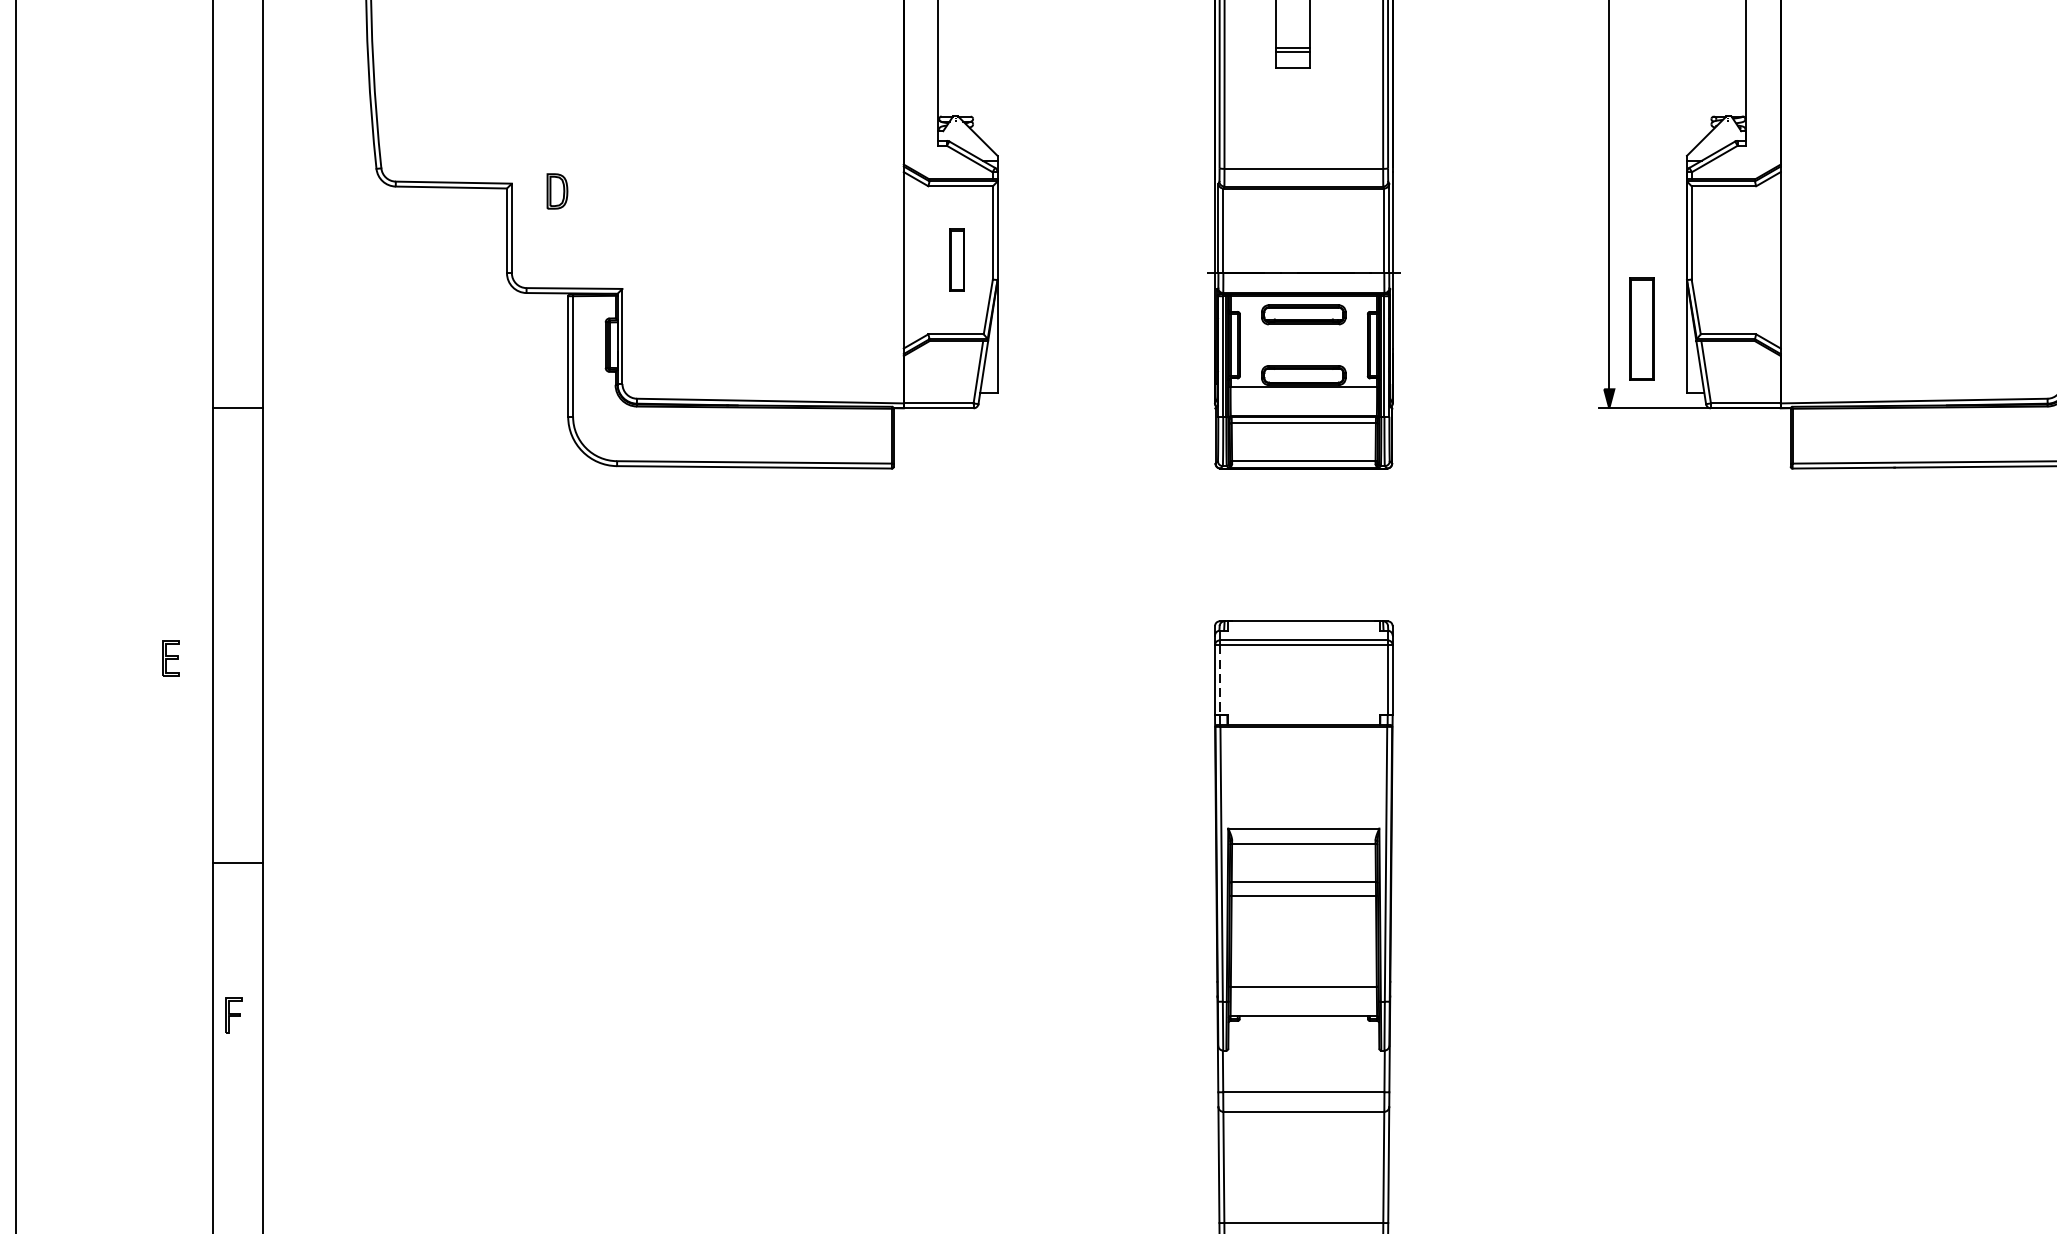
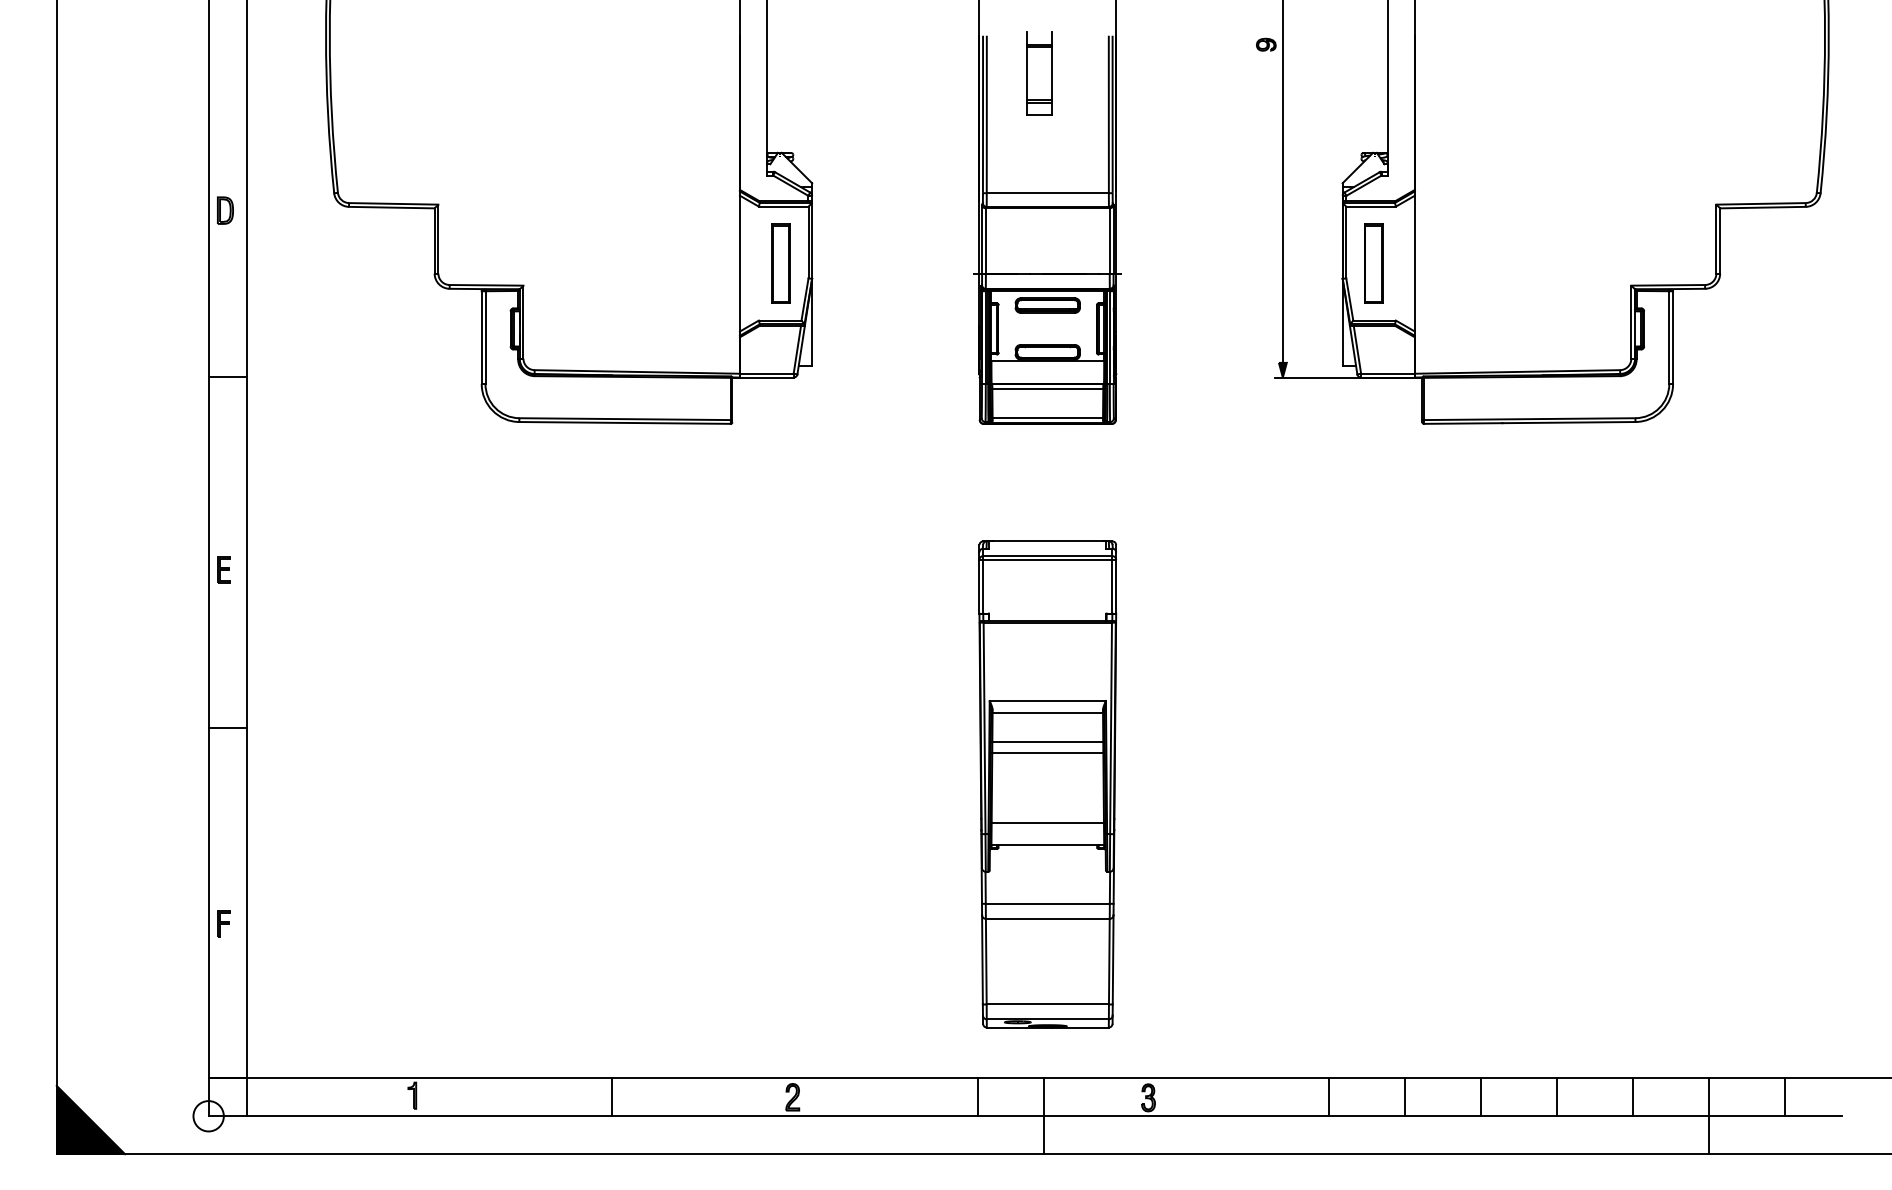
part: (557, 191) -> (225, 210), moved
part: (956, 260) -> (780, 263), size x1.67
part: (1641, 329) -> (1373, 263), moved
part: (170, 657) -> (223, 569), moved
line: (1220, 679) -> (983, 586), dashed -> solid
part: (232, 1015) -> (223, 923), moved

